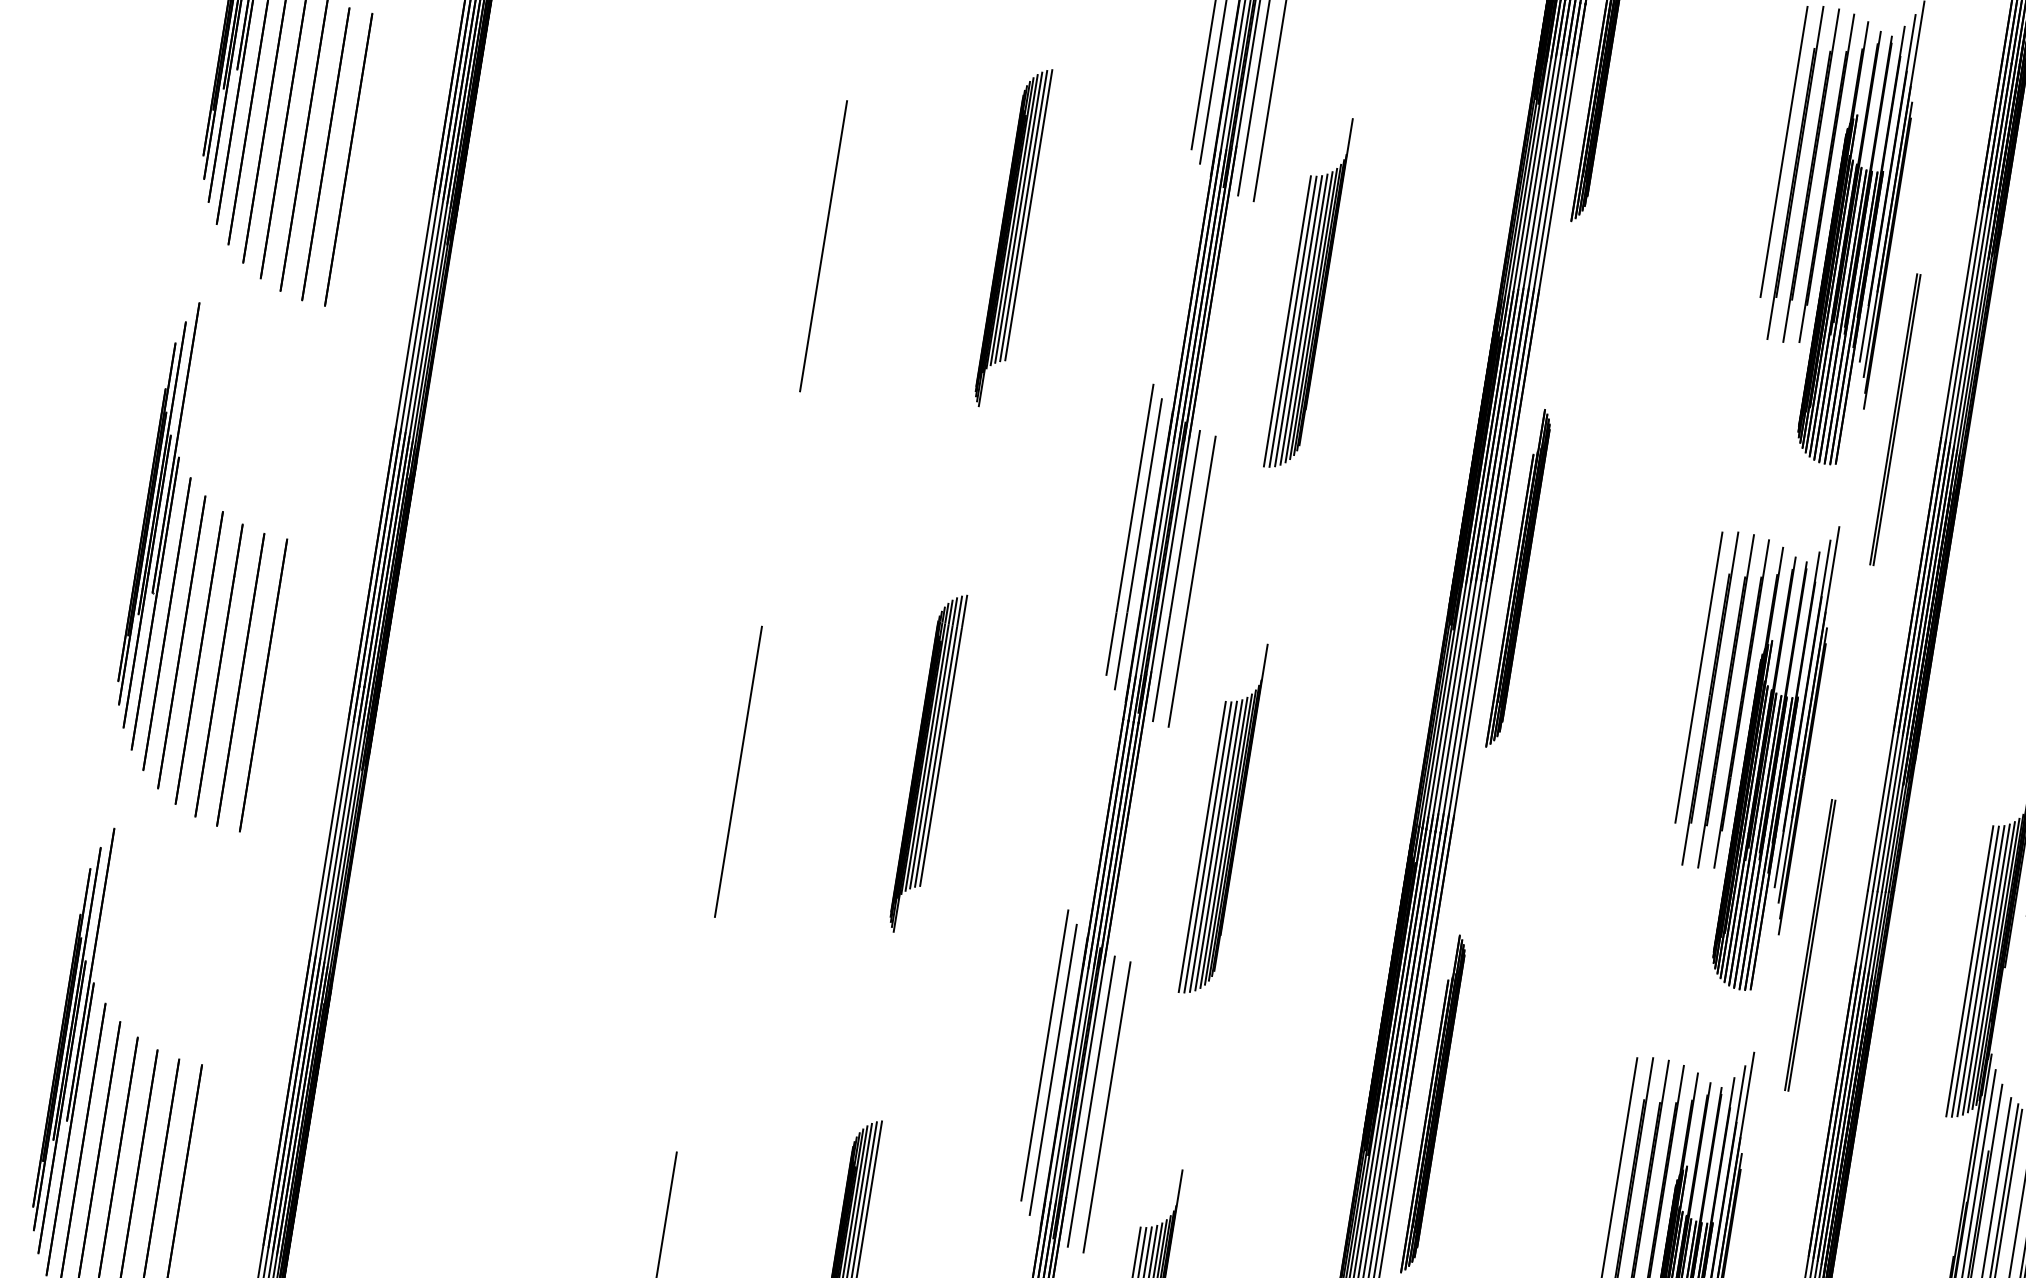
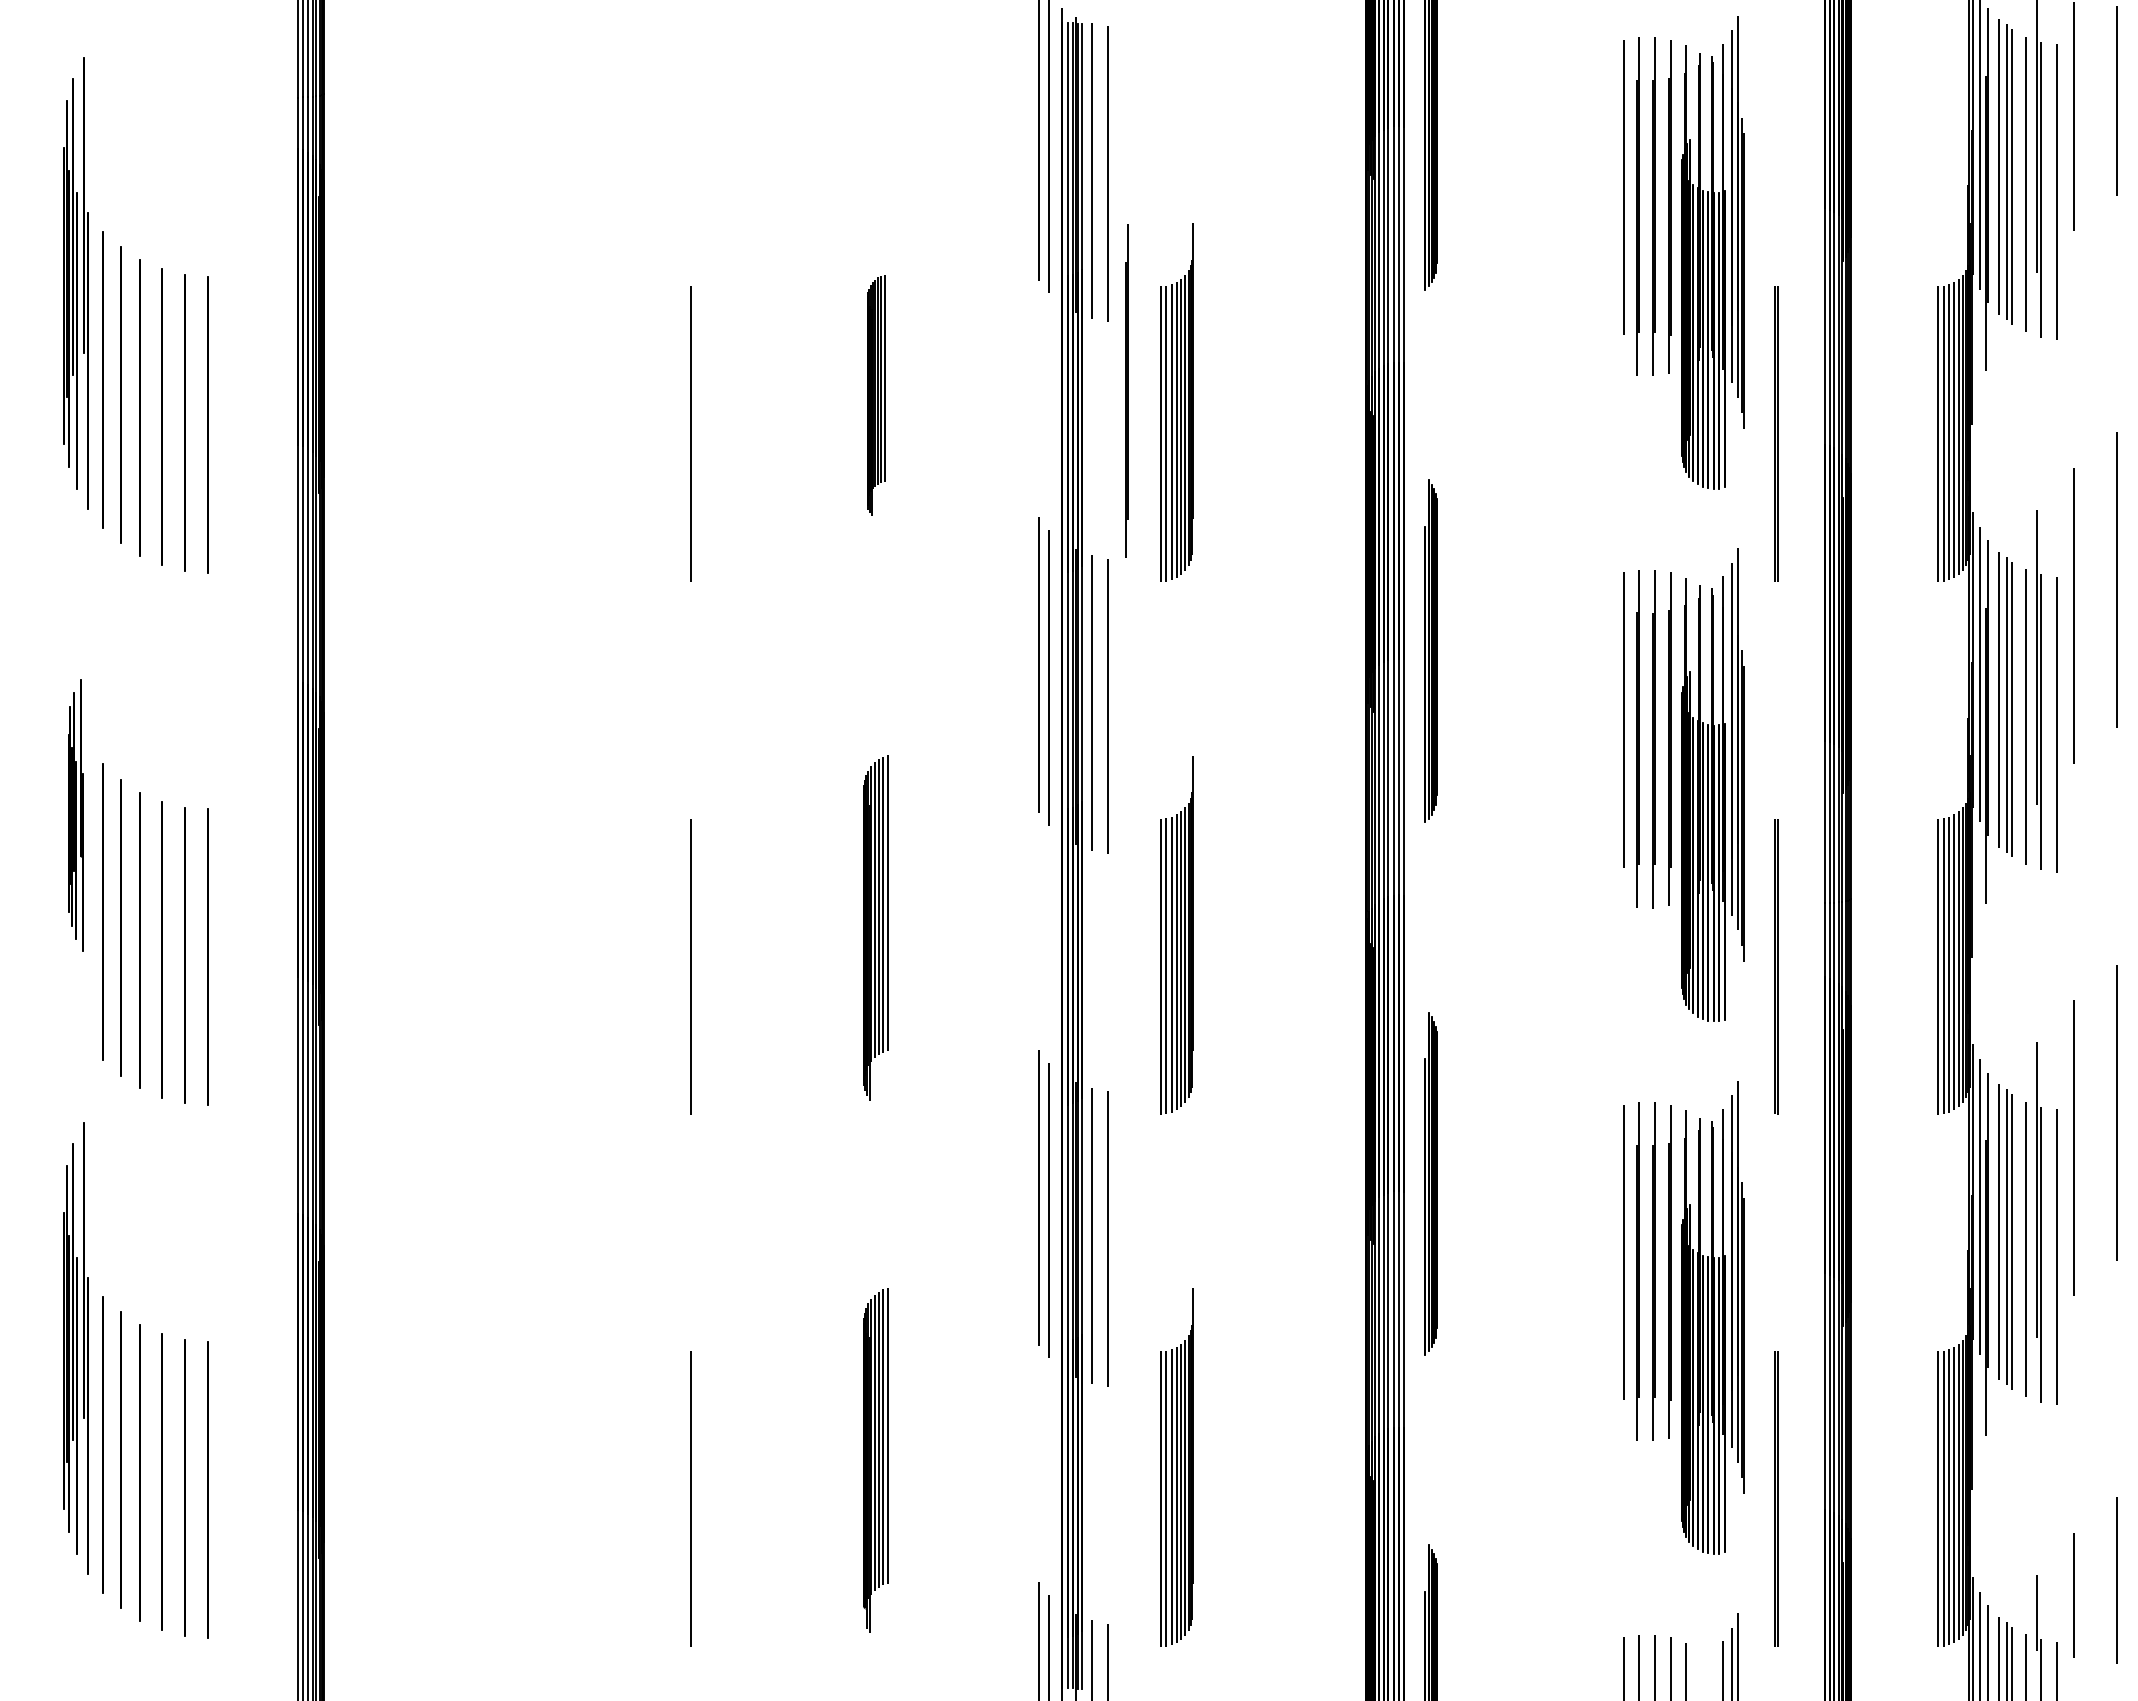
part: (1012, 237) -> (875, 395), size x0.7
line: (1260, 272) -> (1126, 390), added
part: (155, 524) -> (75, 815), size x0.6

